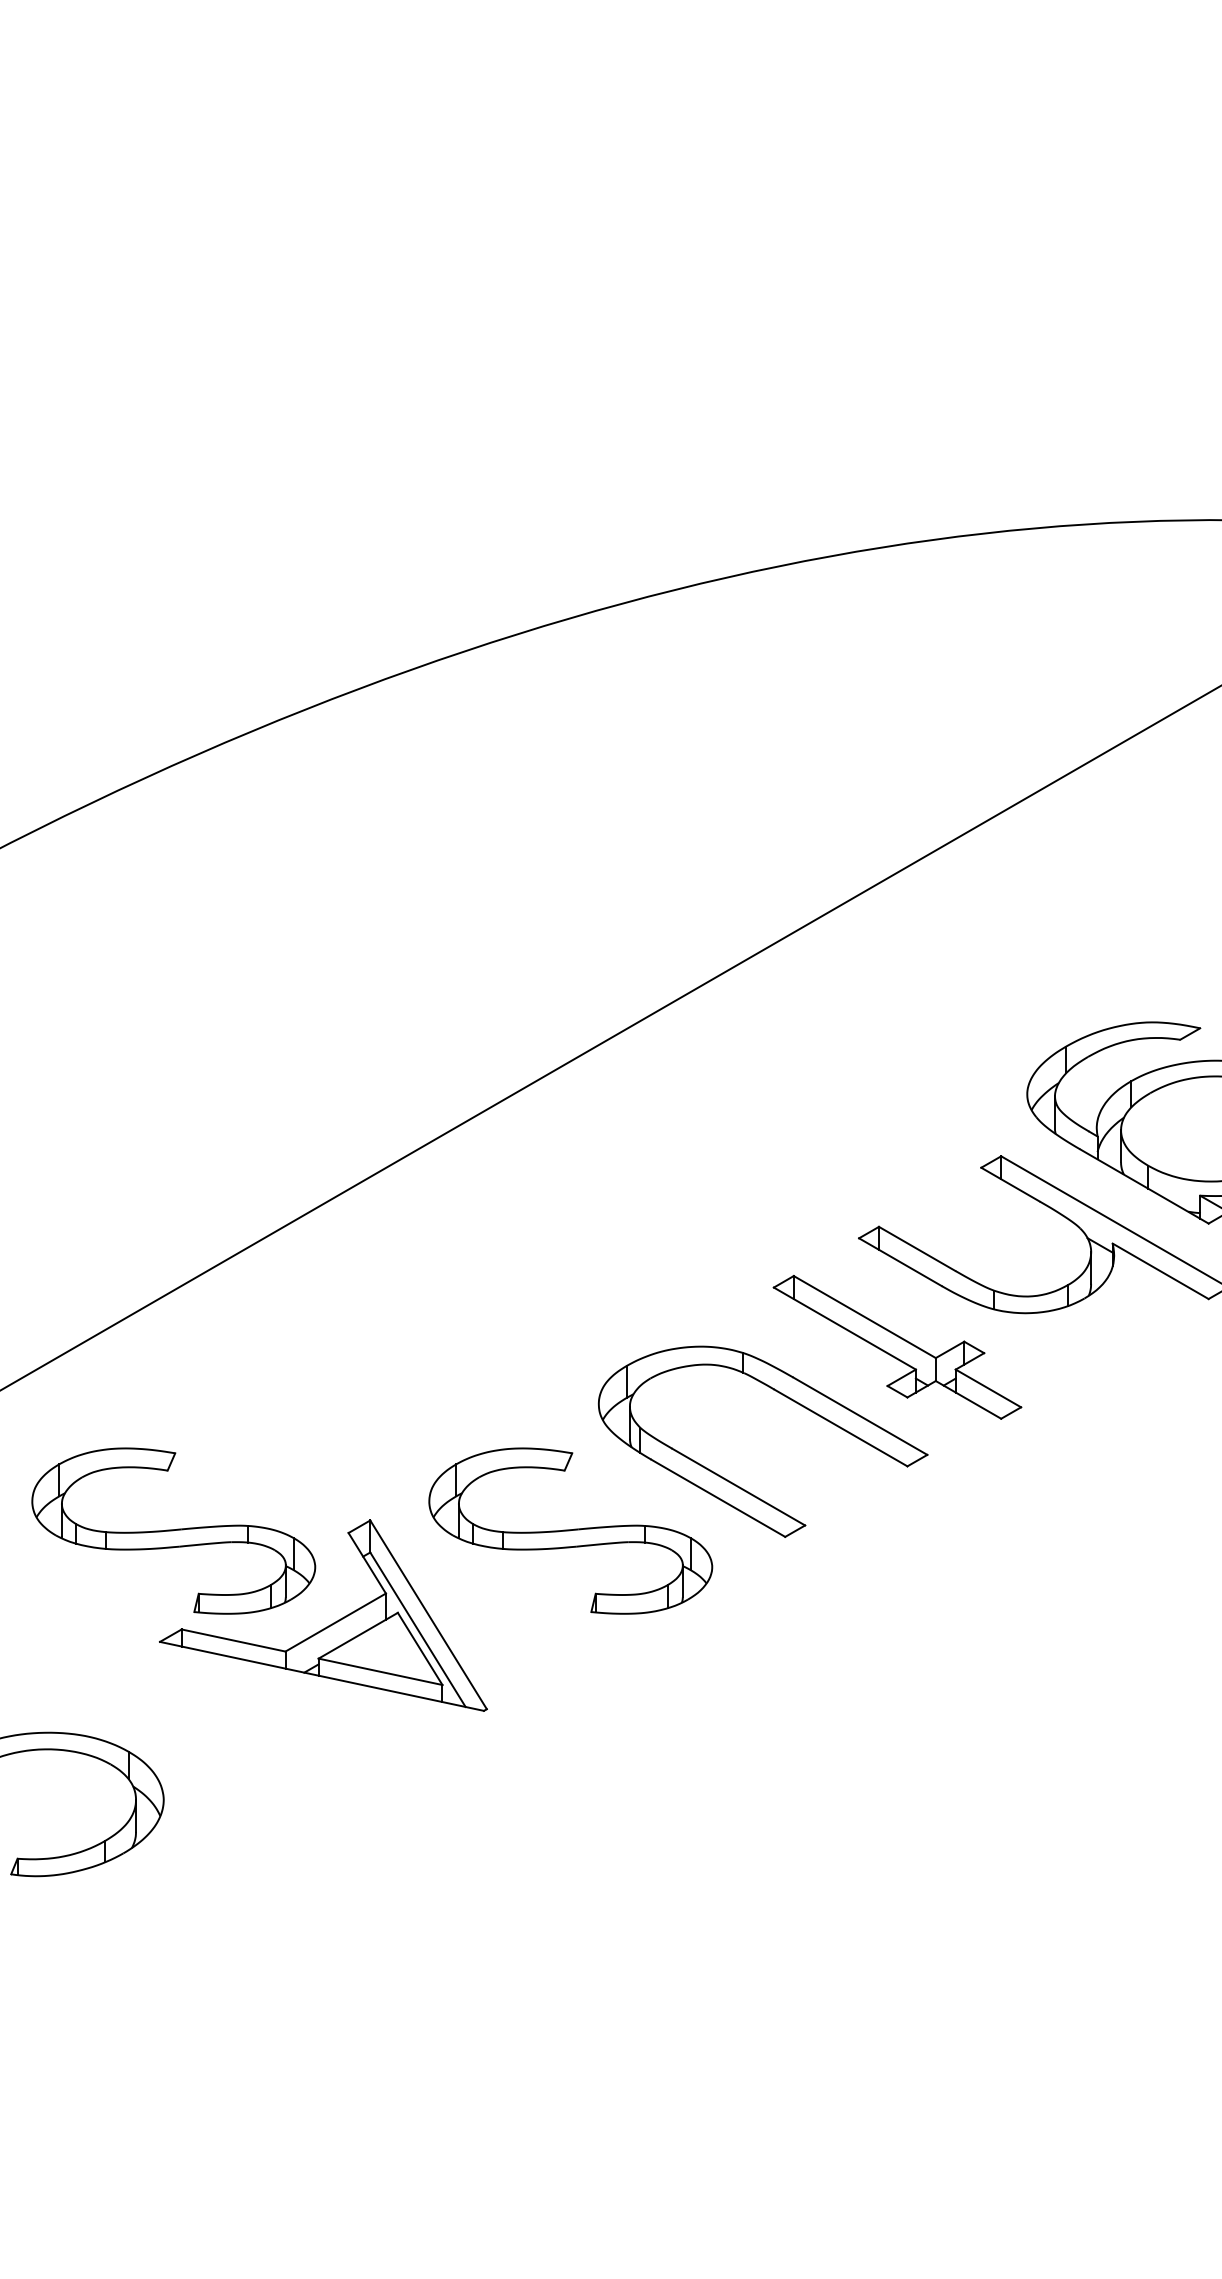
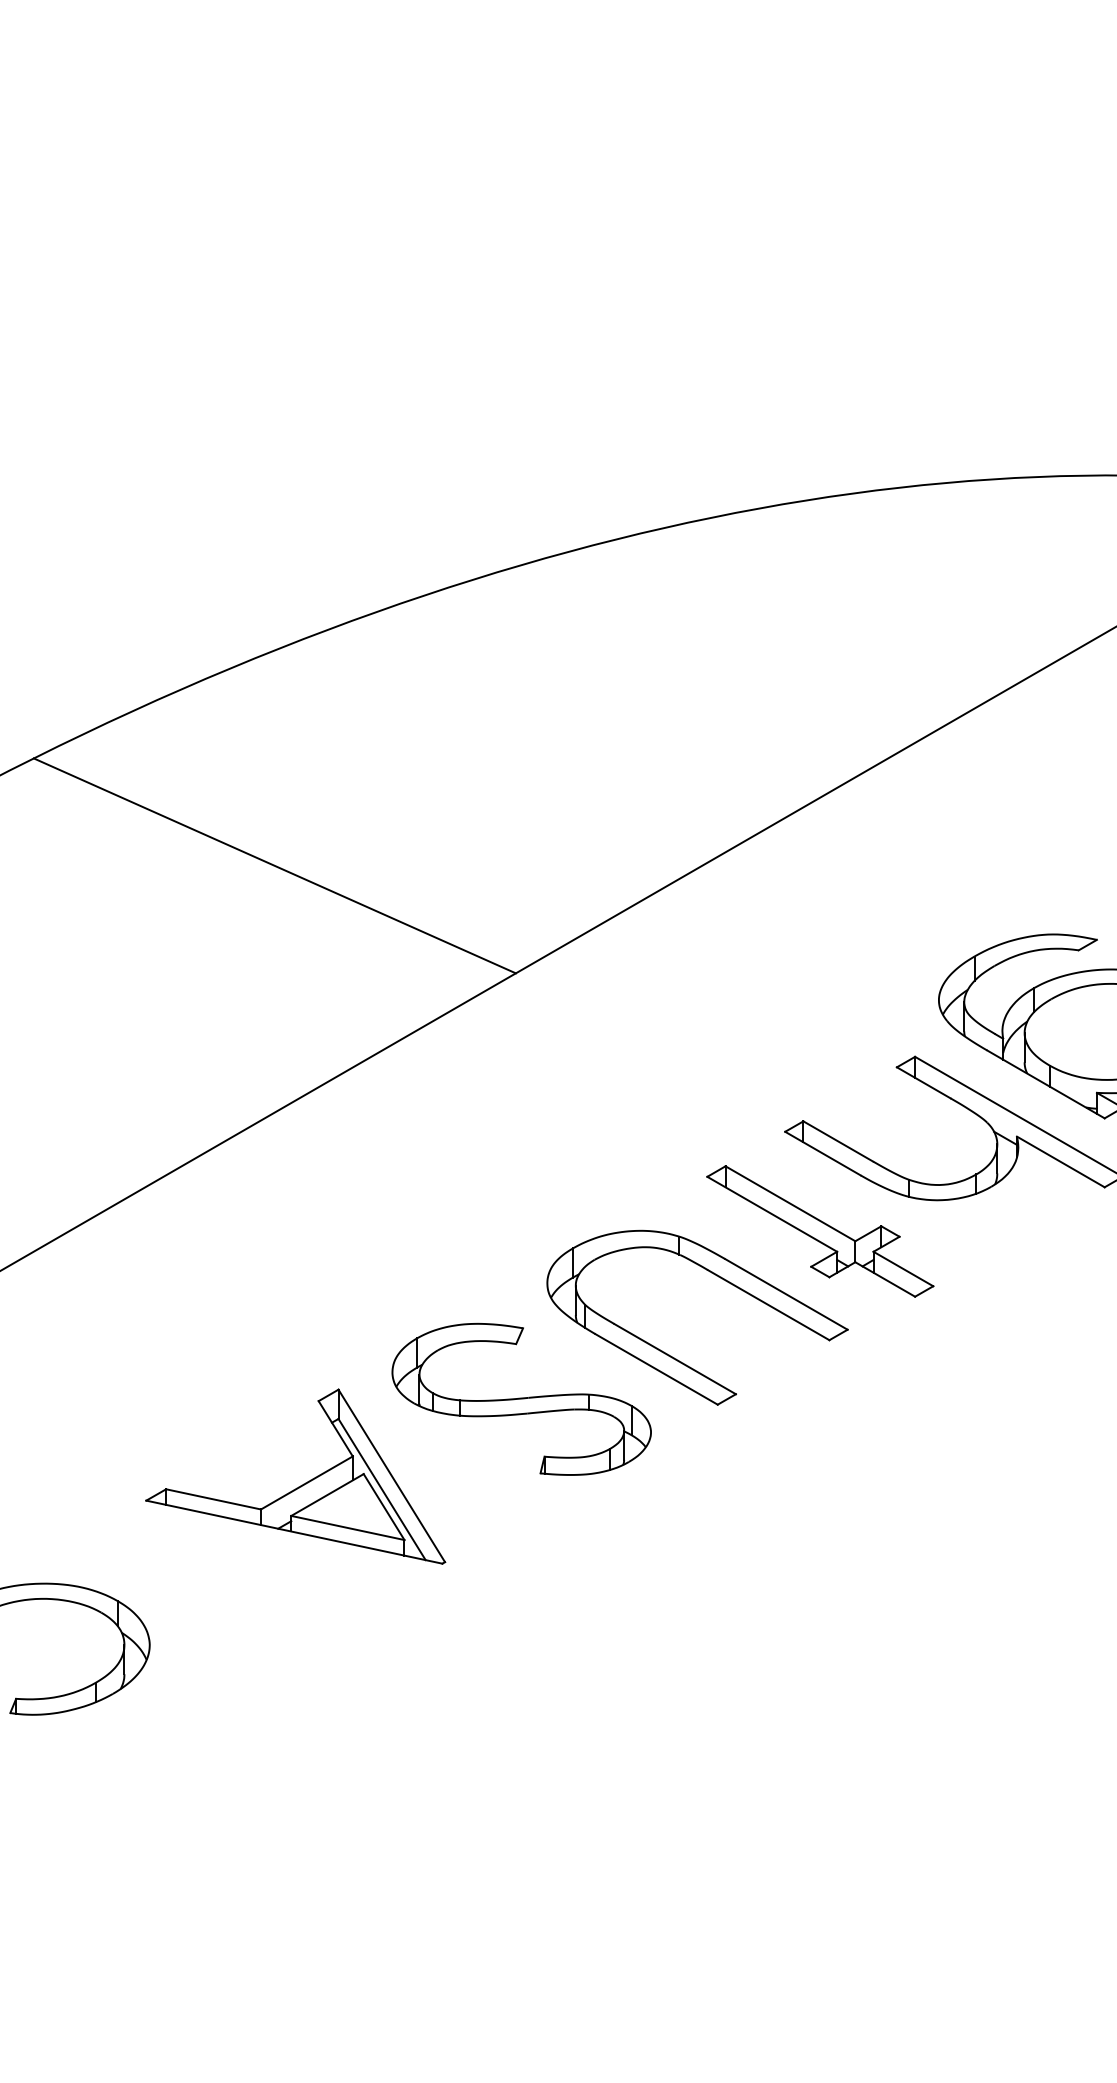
line: (300, 946) -> (274, 865), added
part: (173, 1530) -> (158, 1398), removed

